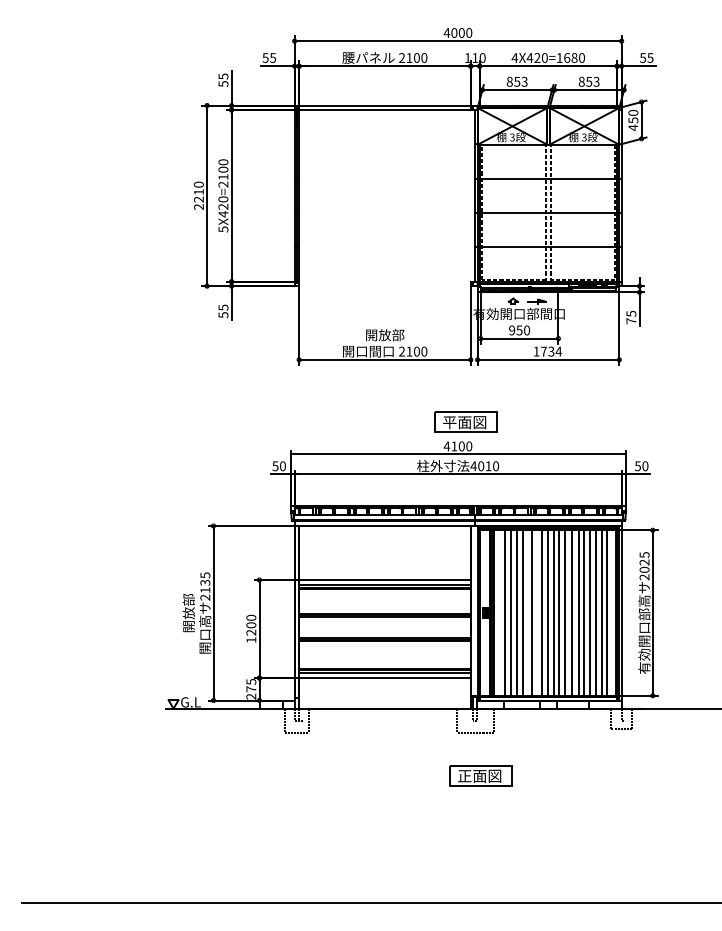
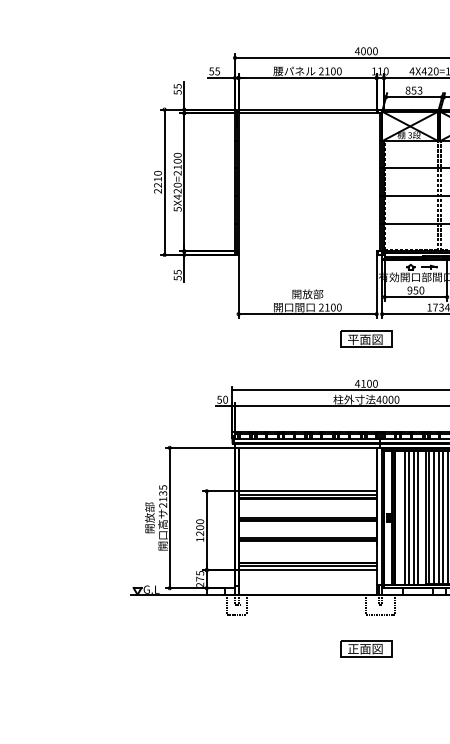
part: (465, 421) -> (365, 338), moved
text: (488, 466) -> (390, 399), 4010 -> 4000
line: (536, 612) -> (429, 517), added
part: (480, 775) -> (365, 648), moved

